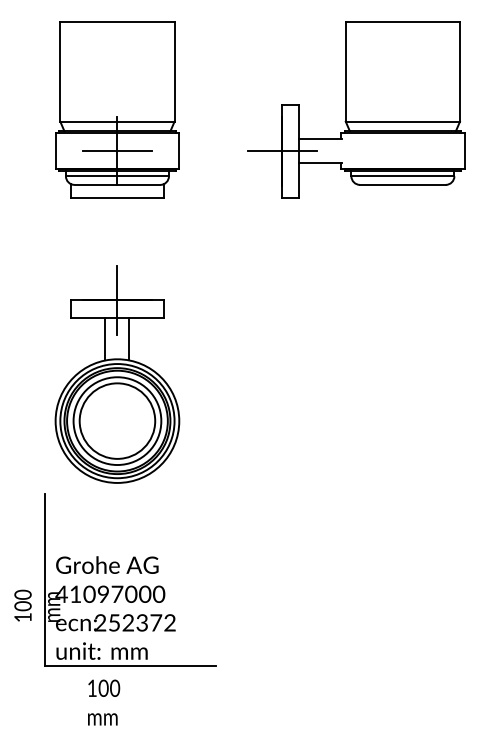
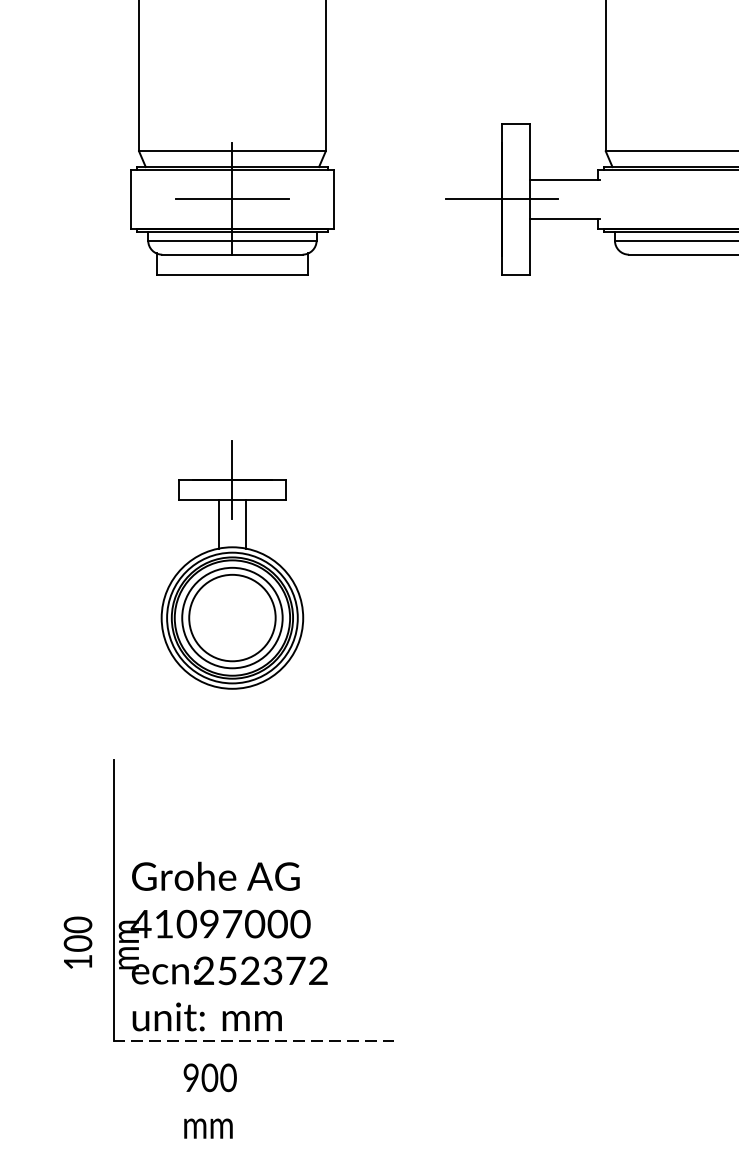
part: (117, 374) -> (232, 564), size x0.7
line: (130, 665) -> (253, 1040), solid -> dashed
text: (91, 687) -> (189, 1076), 100 -> 900

